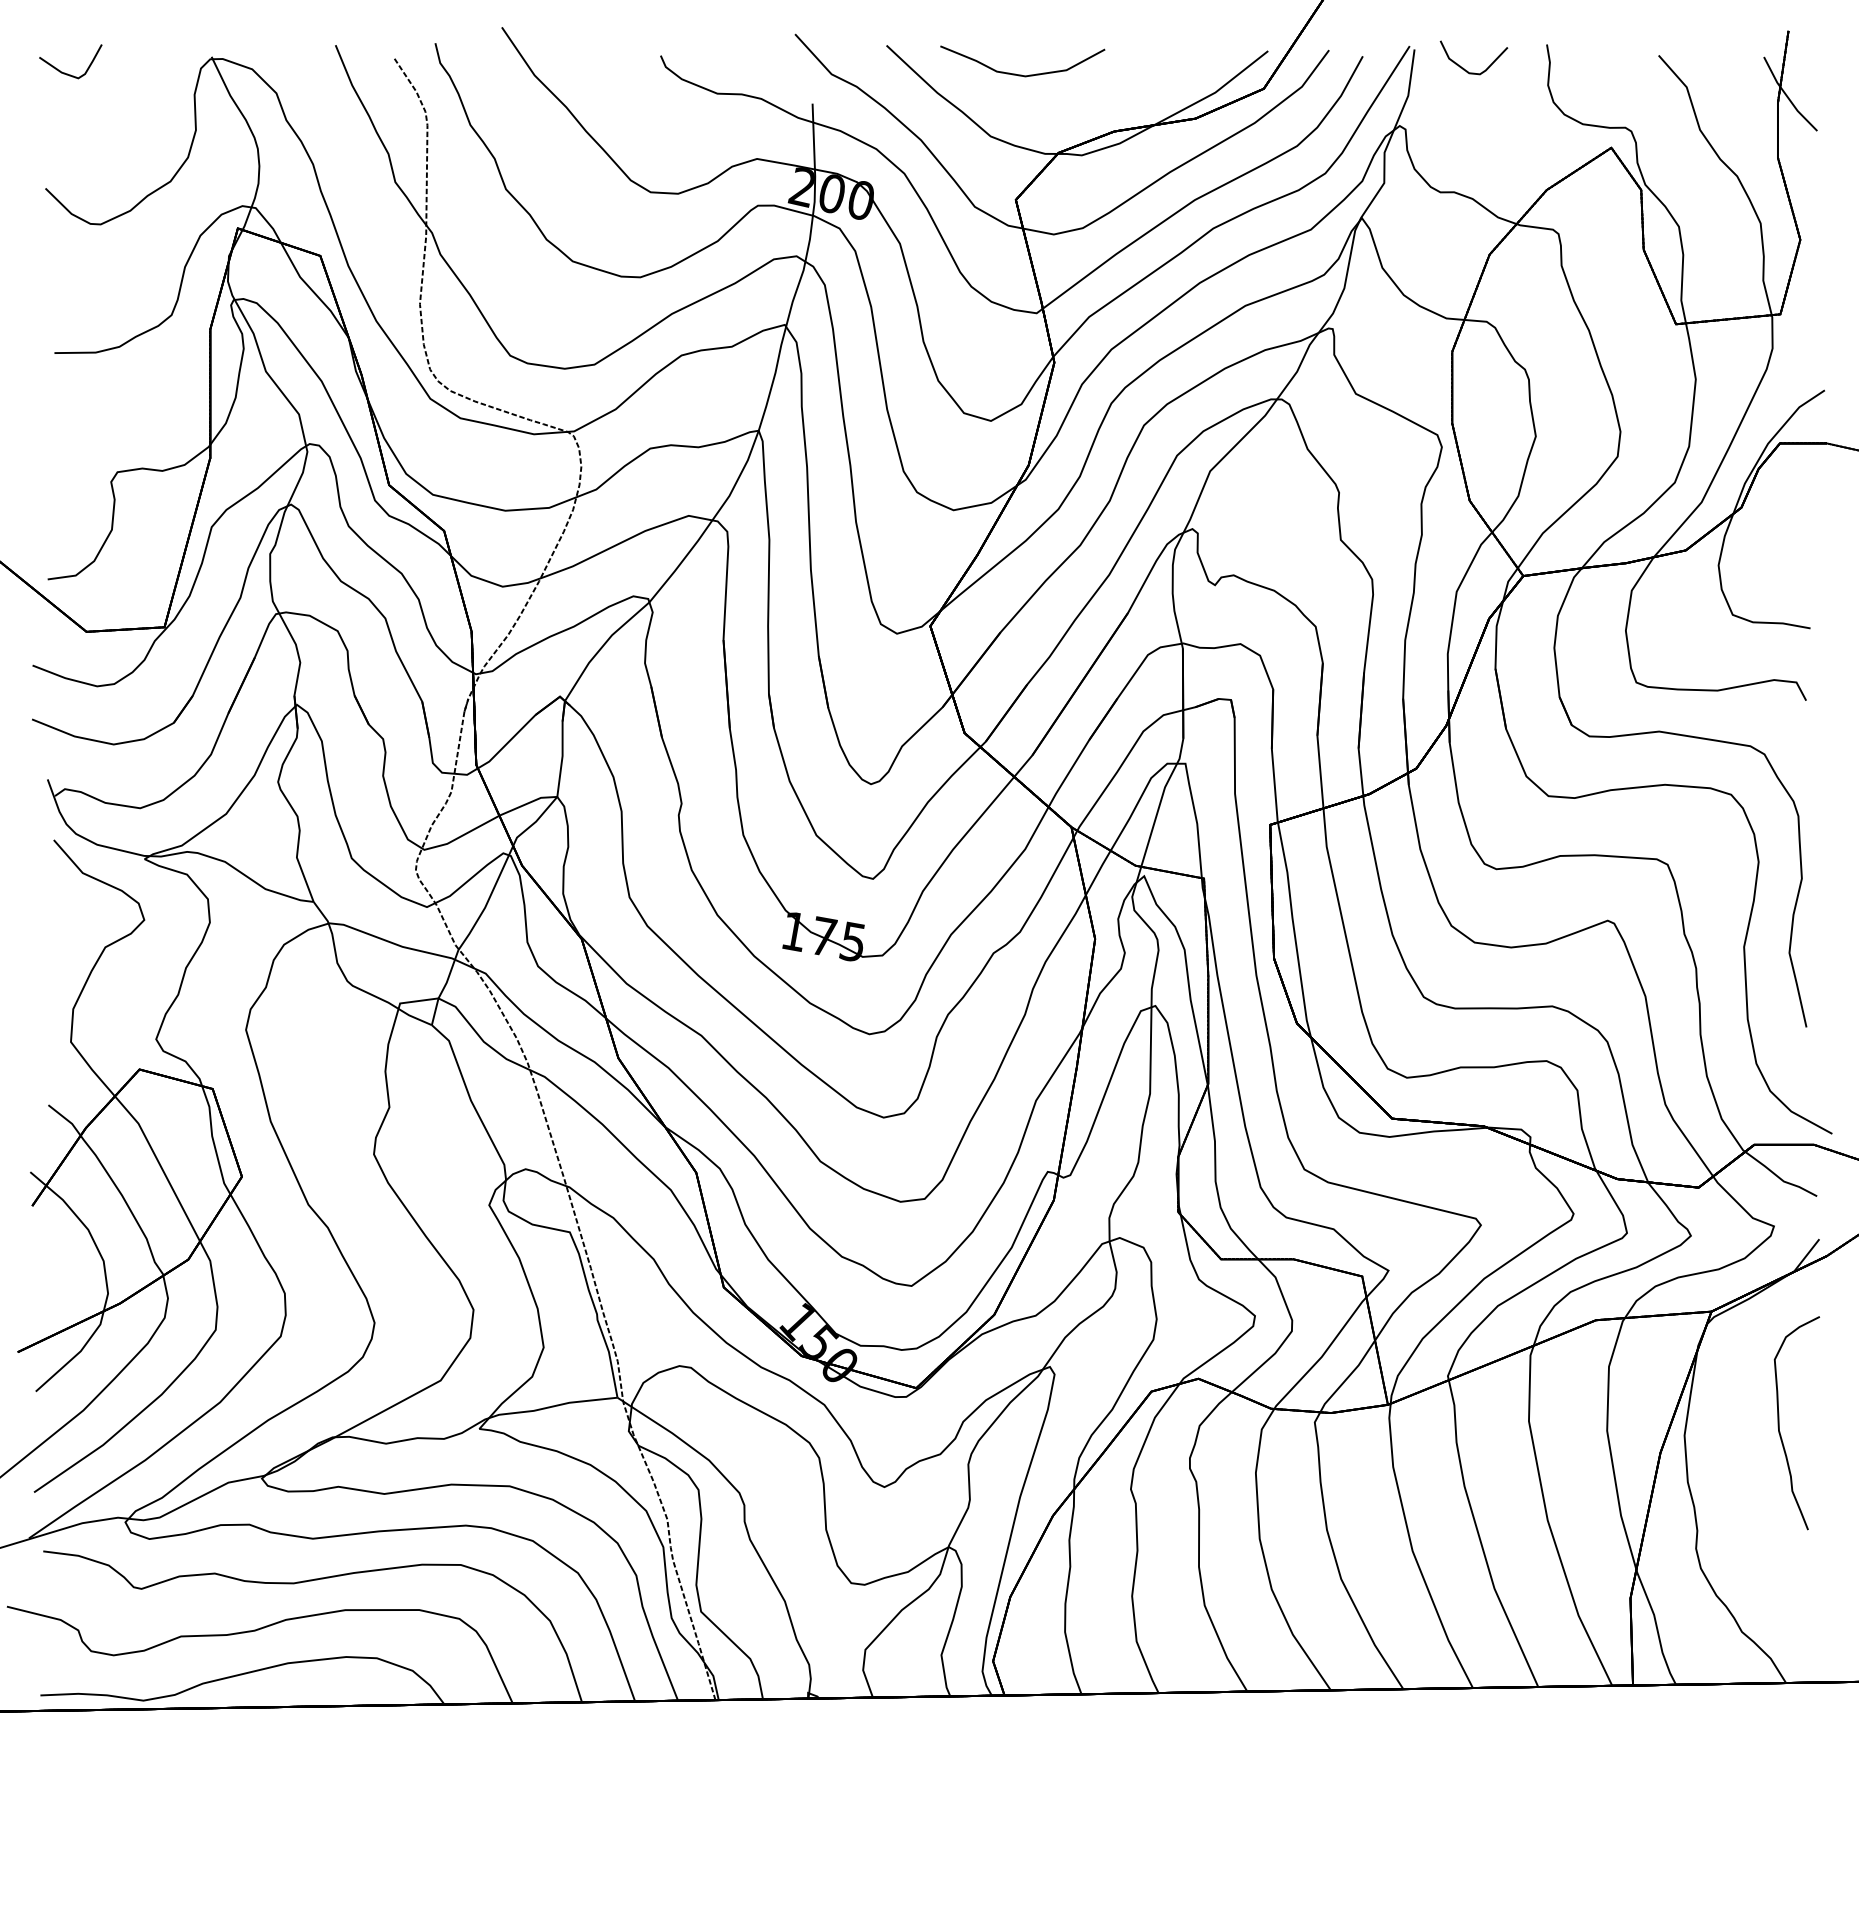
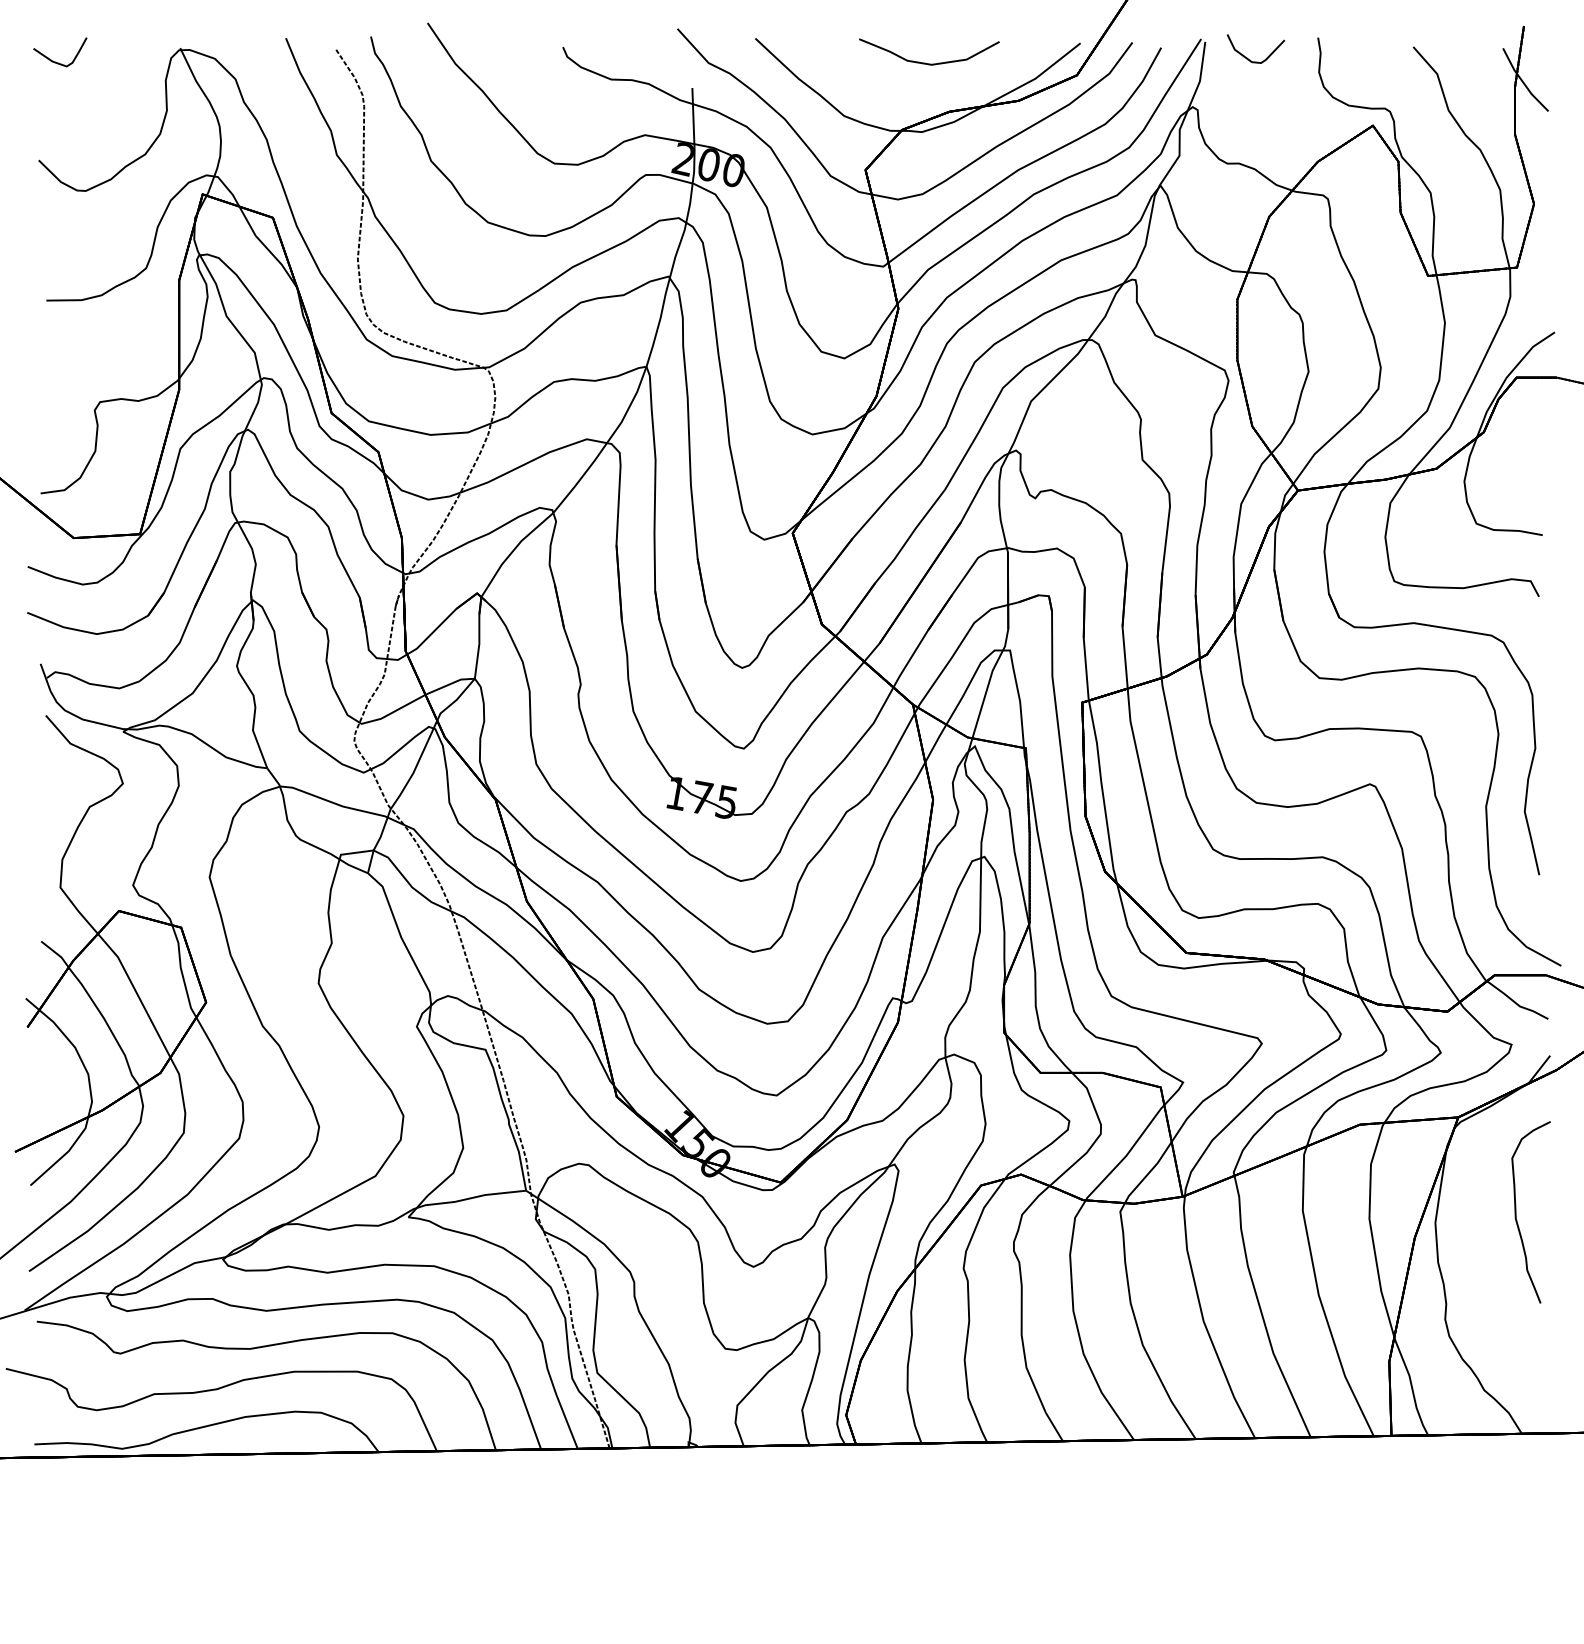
curve: (1021, 74) -> (928, 63), moved

